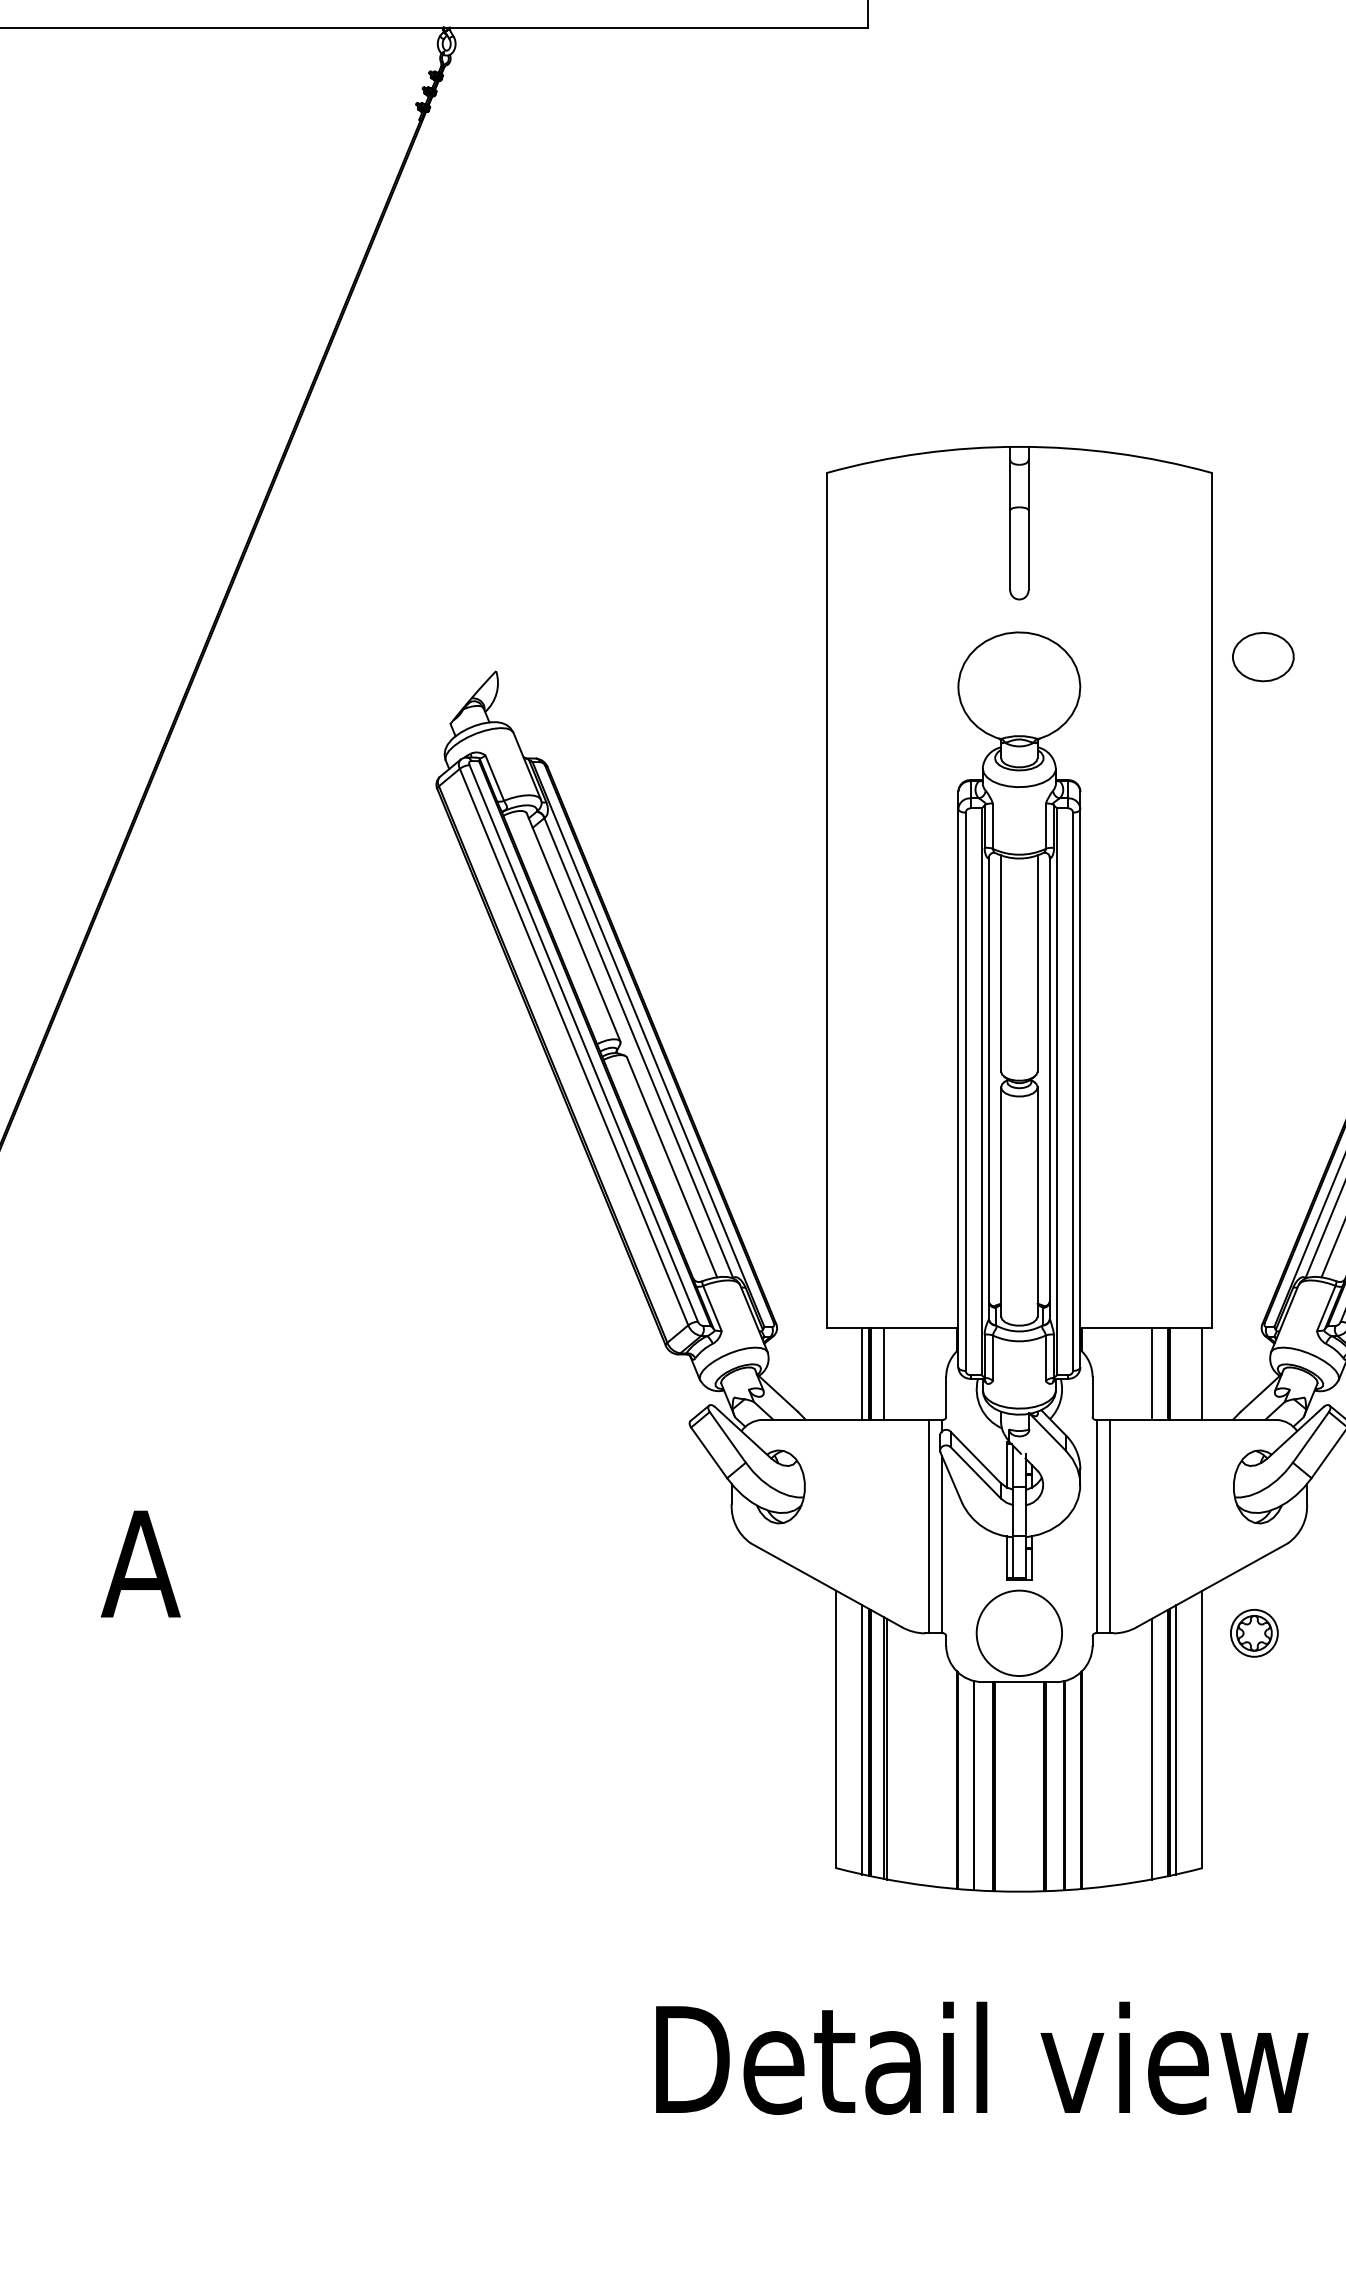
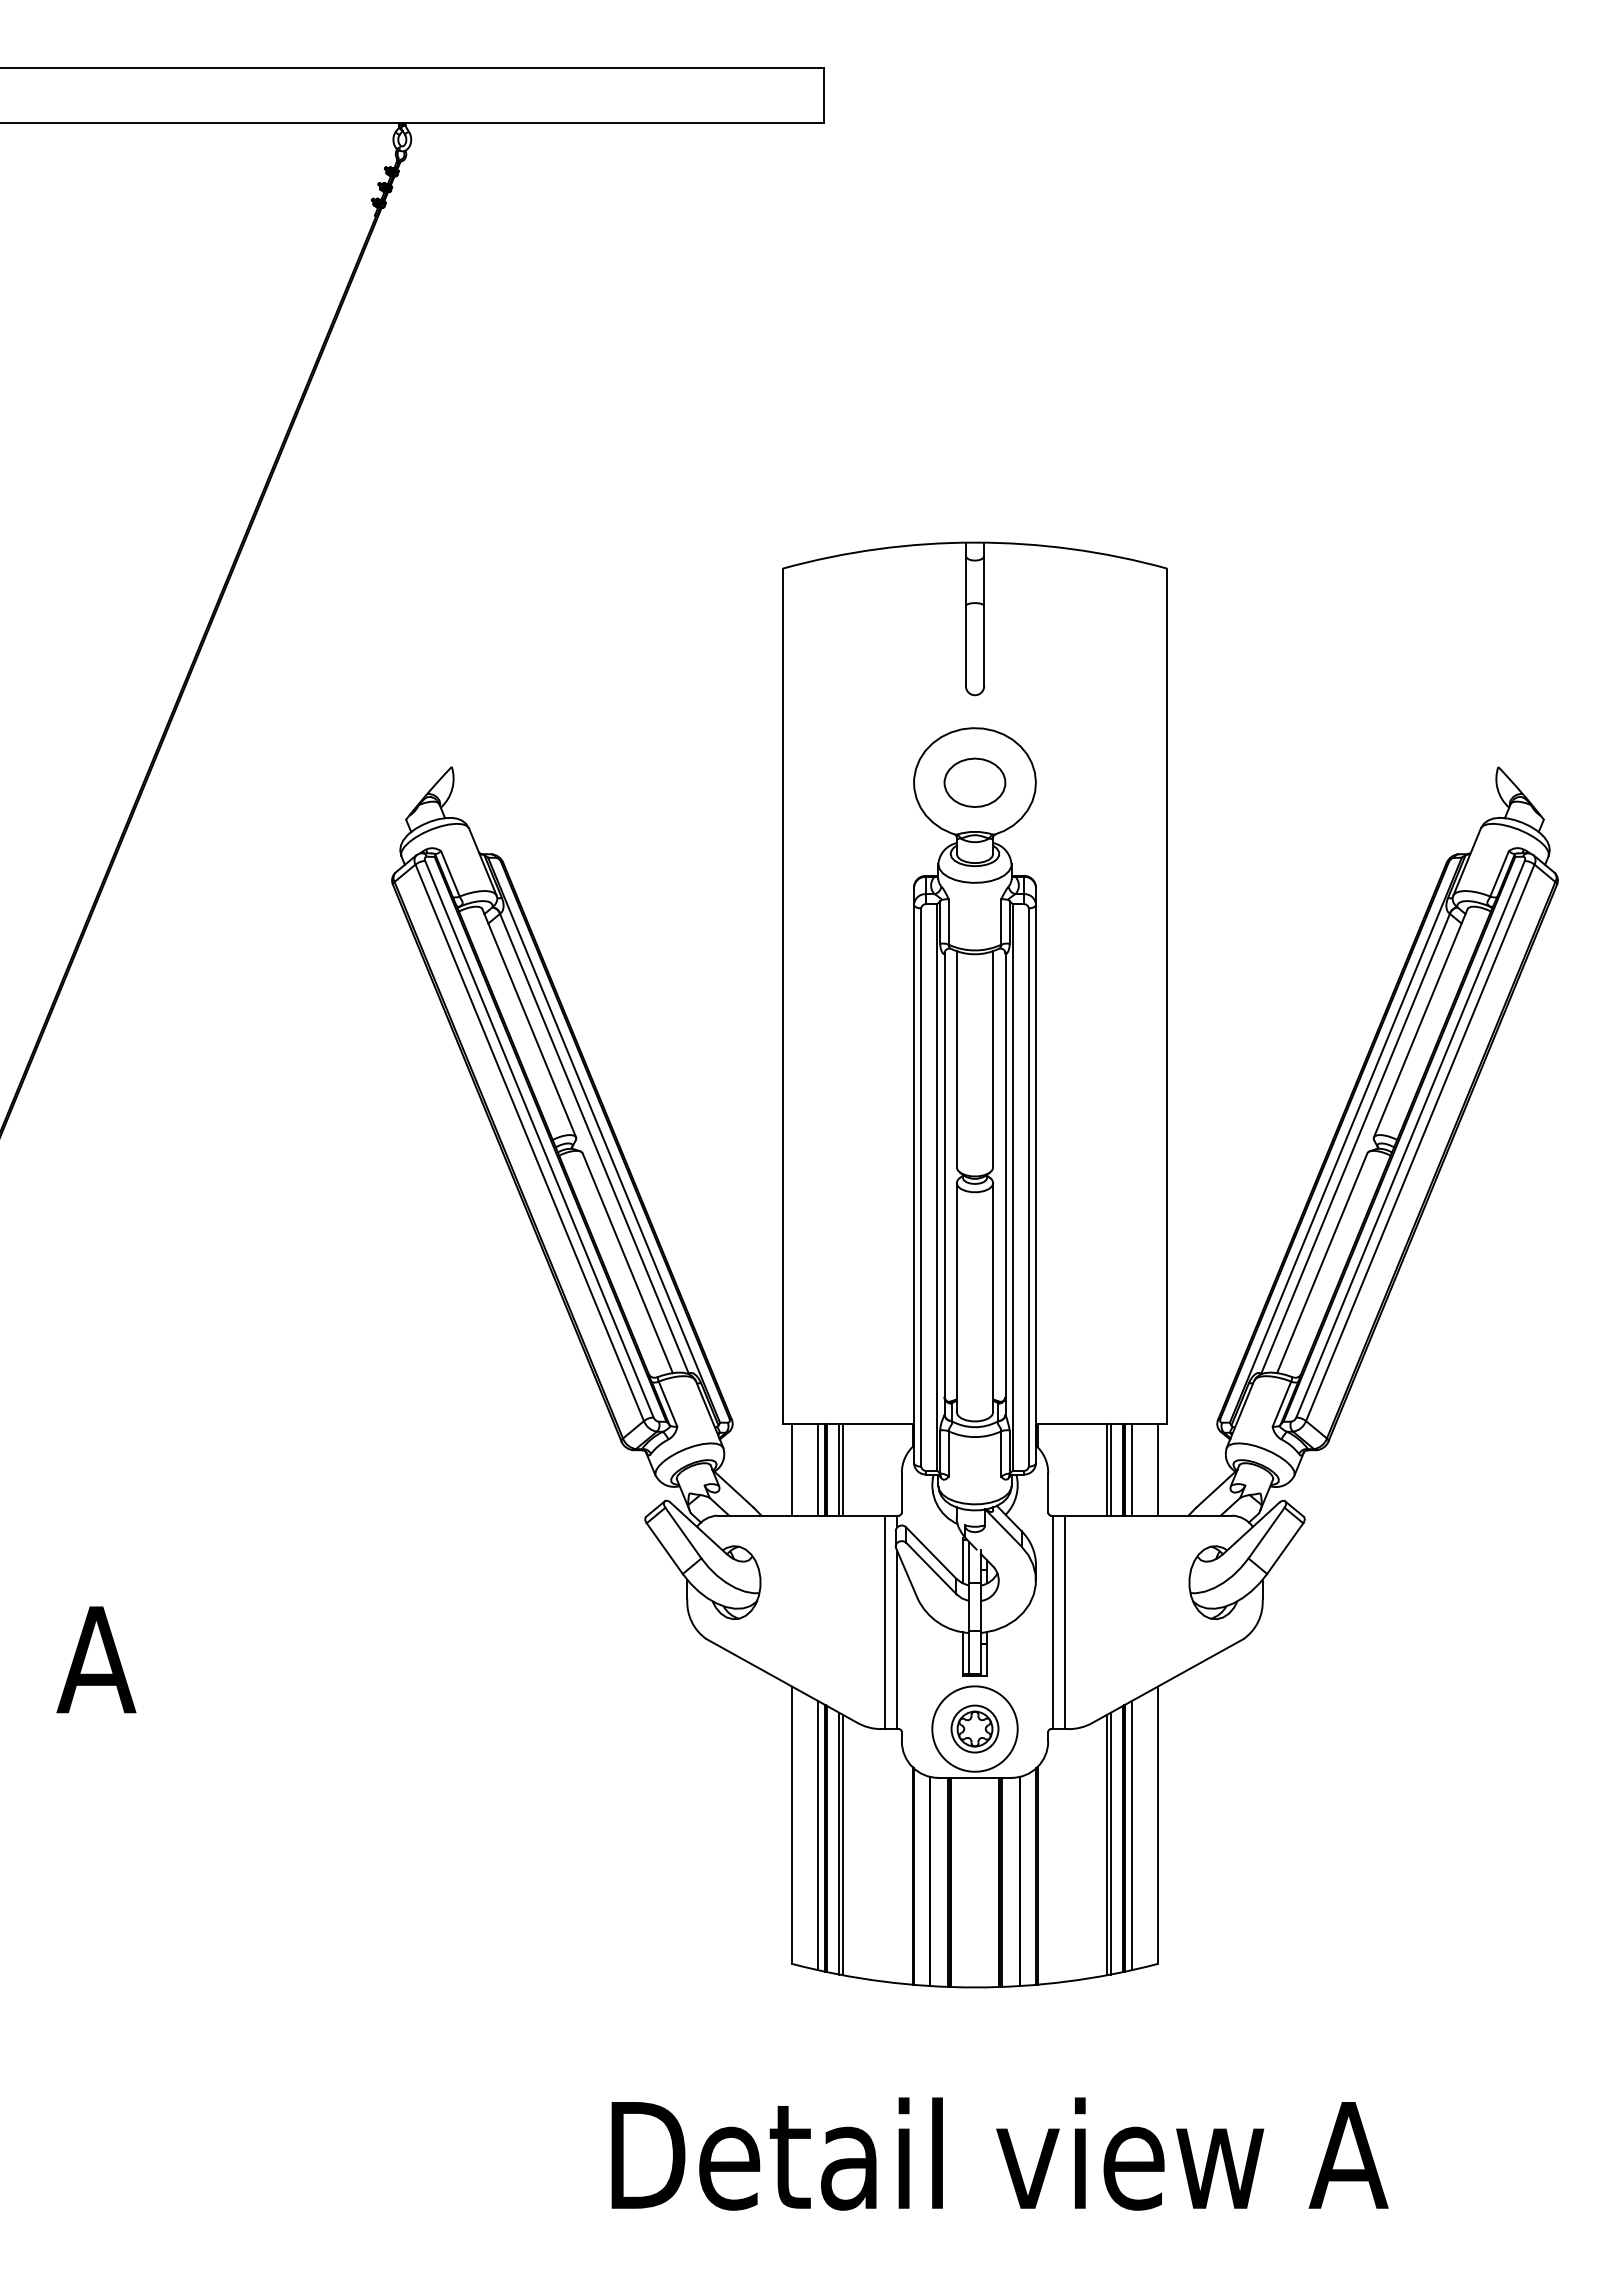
part: (1262, 656) -> (974, 782), moved
line: (836, 1373) -> (792, 1469), added
line: (886, 1373) -> (842, 1469), added
line: (1154, 1373) -> (1110, 1469), added
line: (1175, 1373) -> (1131, 1469), added
part: (1253, 1632) -> (974, 1728), moved
line: (1154, 1747) -> (1110, 1843), added

